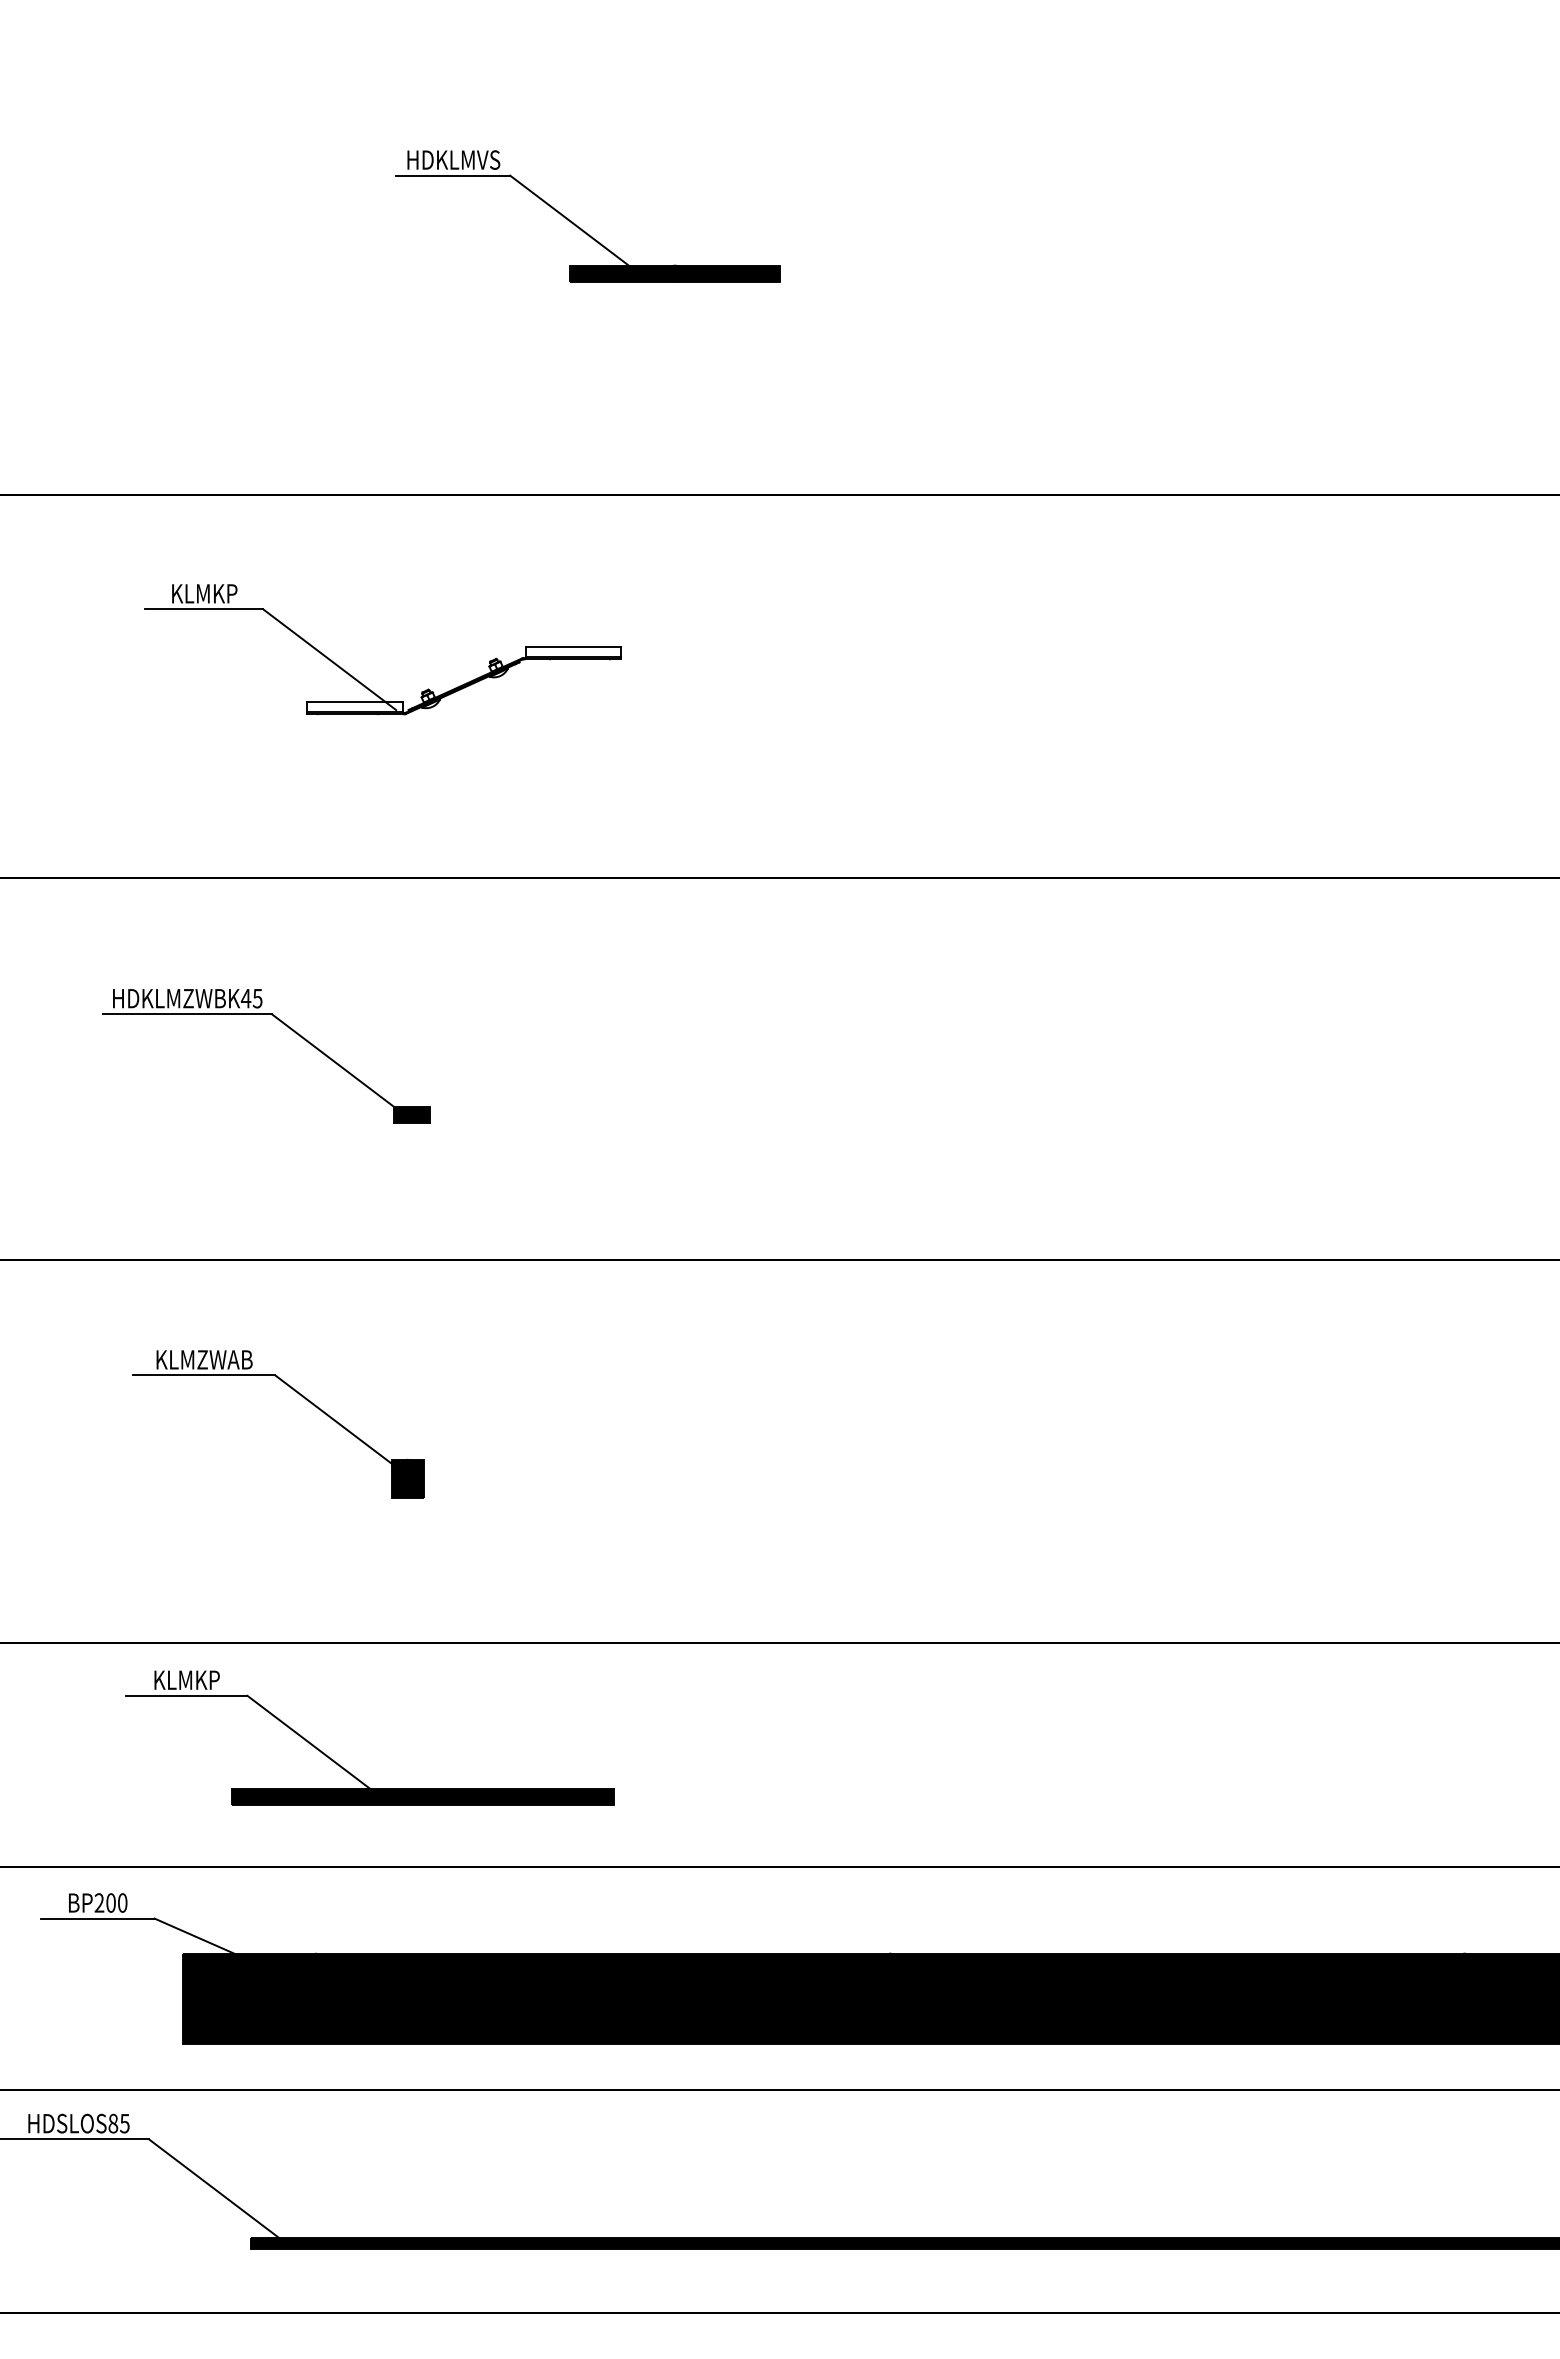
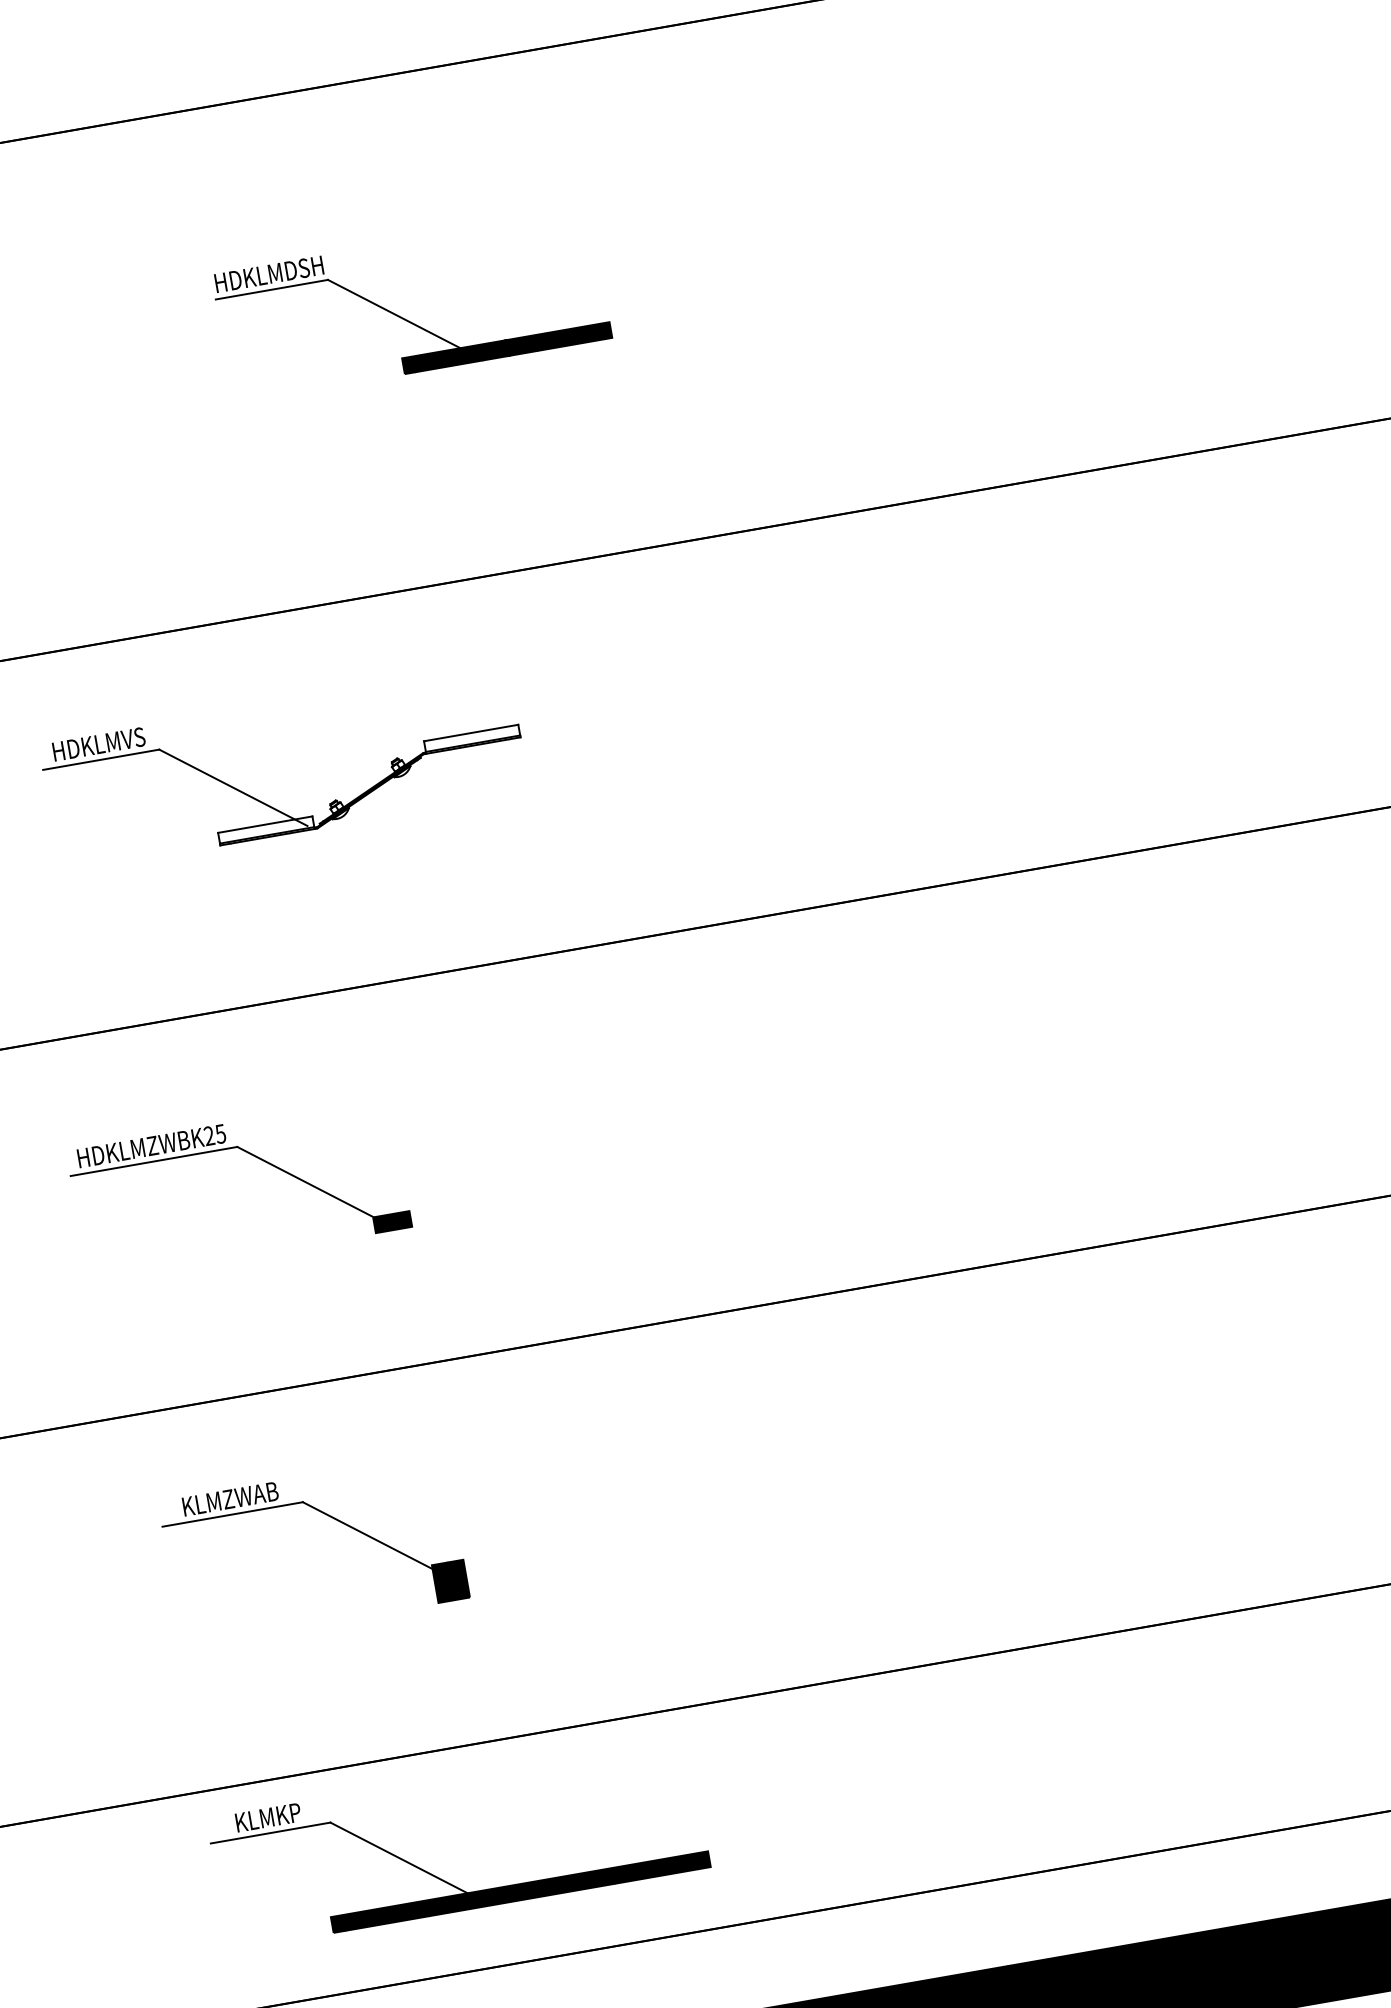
text: (452, 159) -> (268, 273), HDKLMVS -> HDKLMDSH
text: (204, 593) -> (98, 744), KLMKP -> HDKLMVS
text: (245, 998) -> (208, 1136), HDKLMZWBK45 -> HDKLMZWBK25

